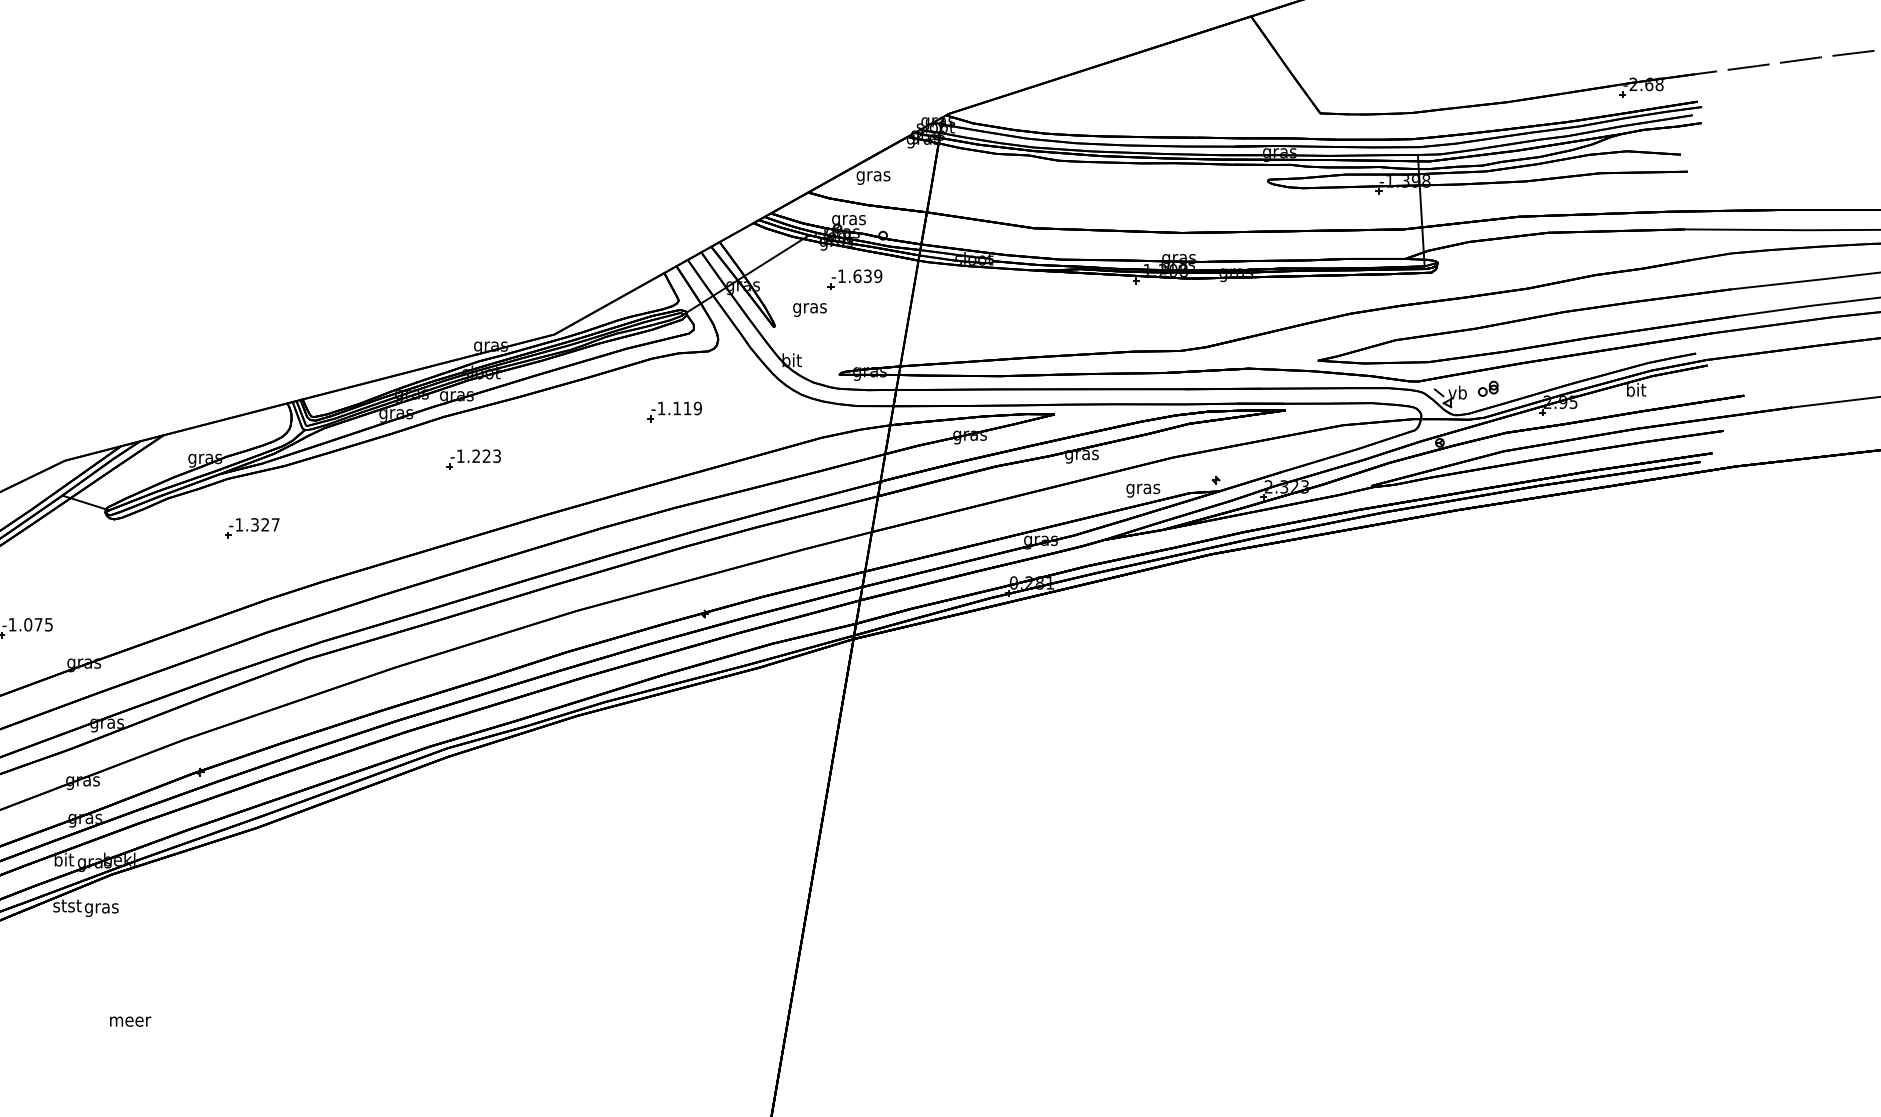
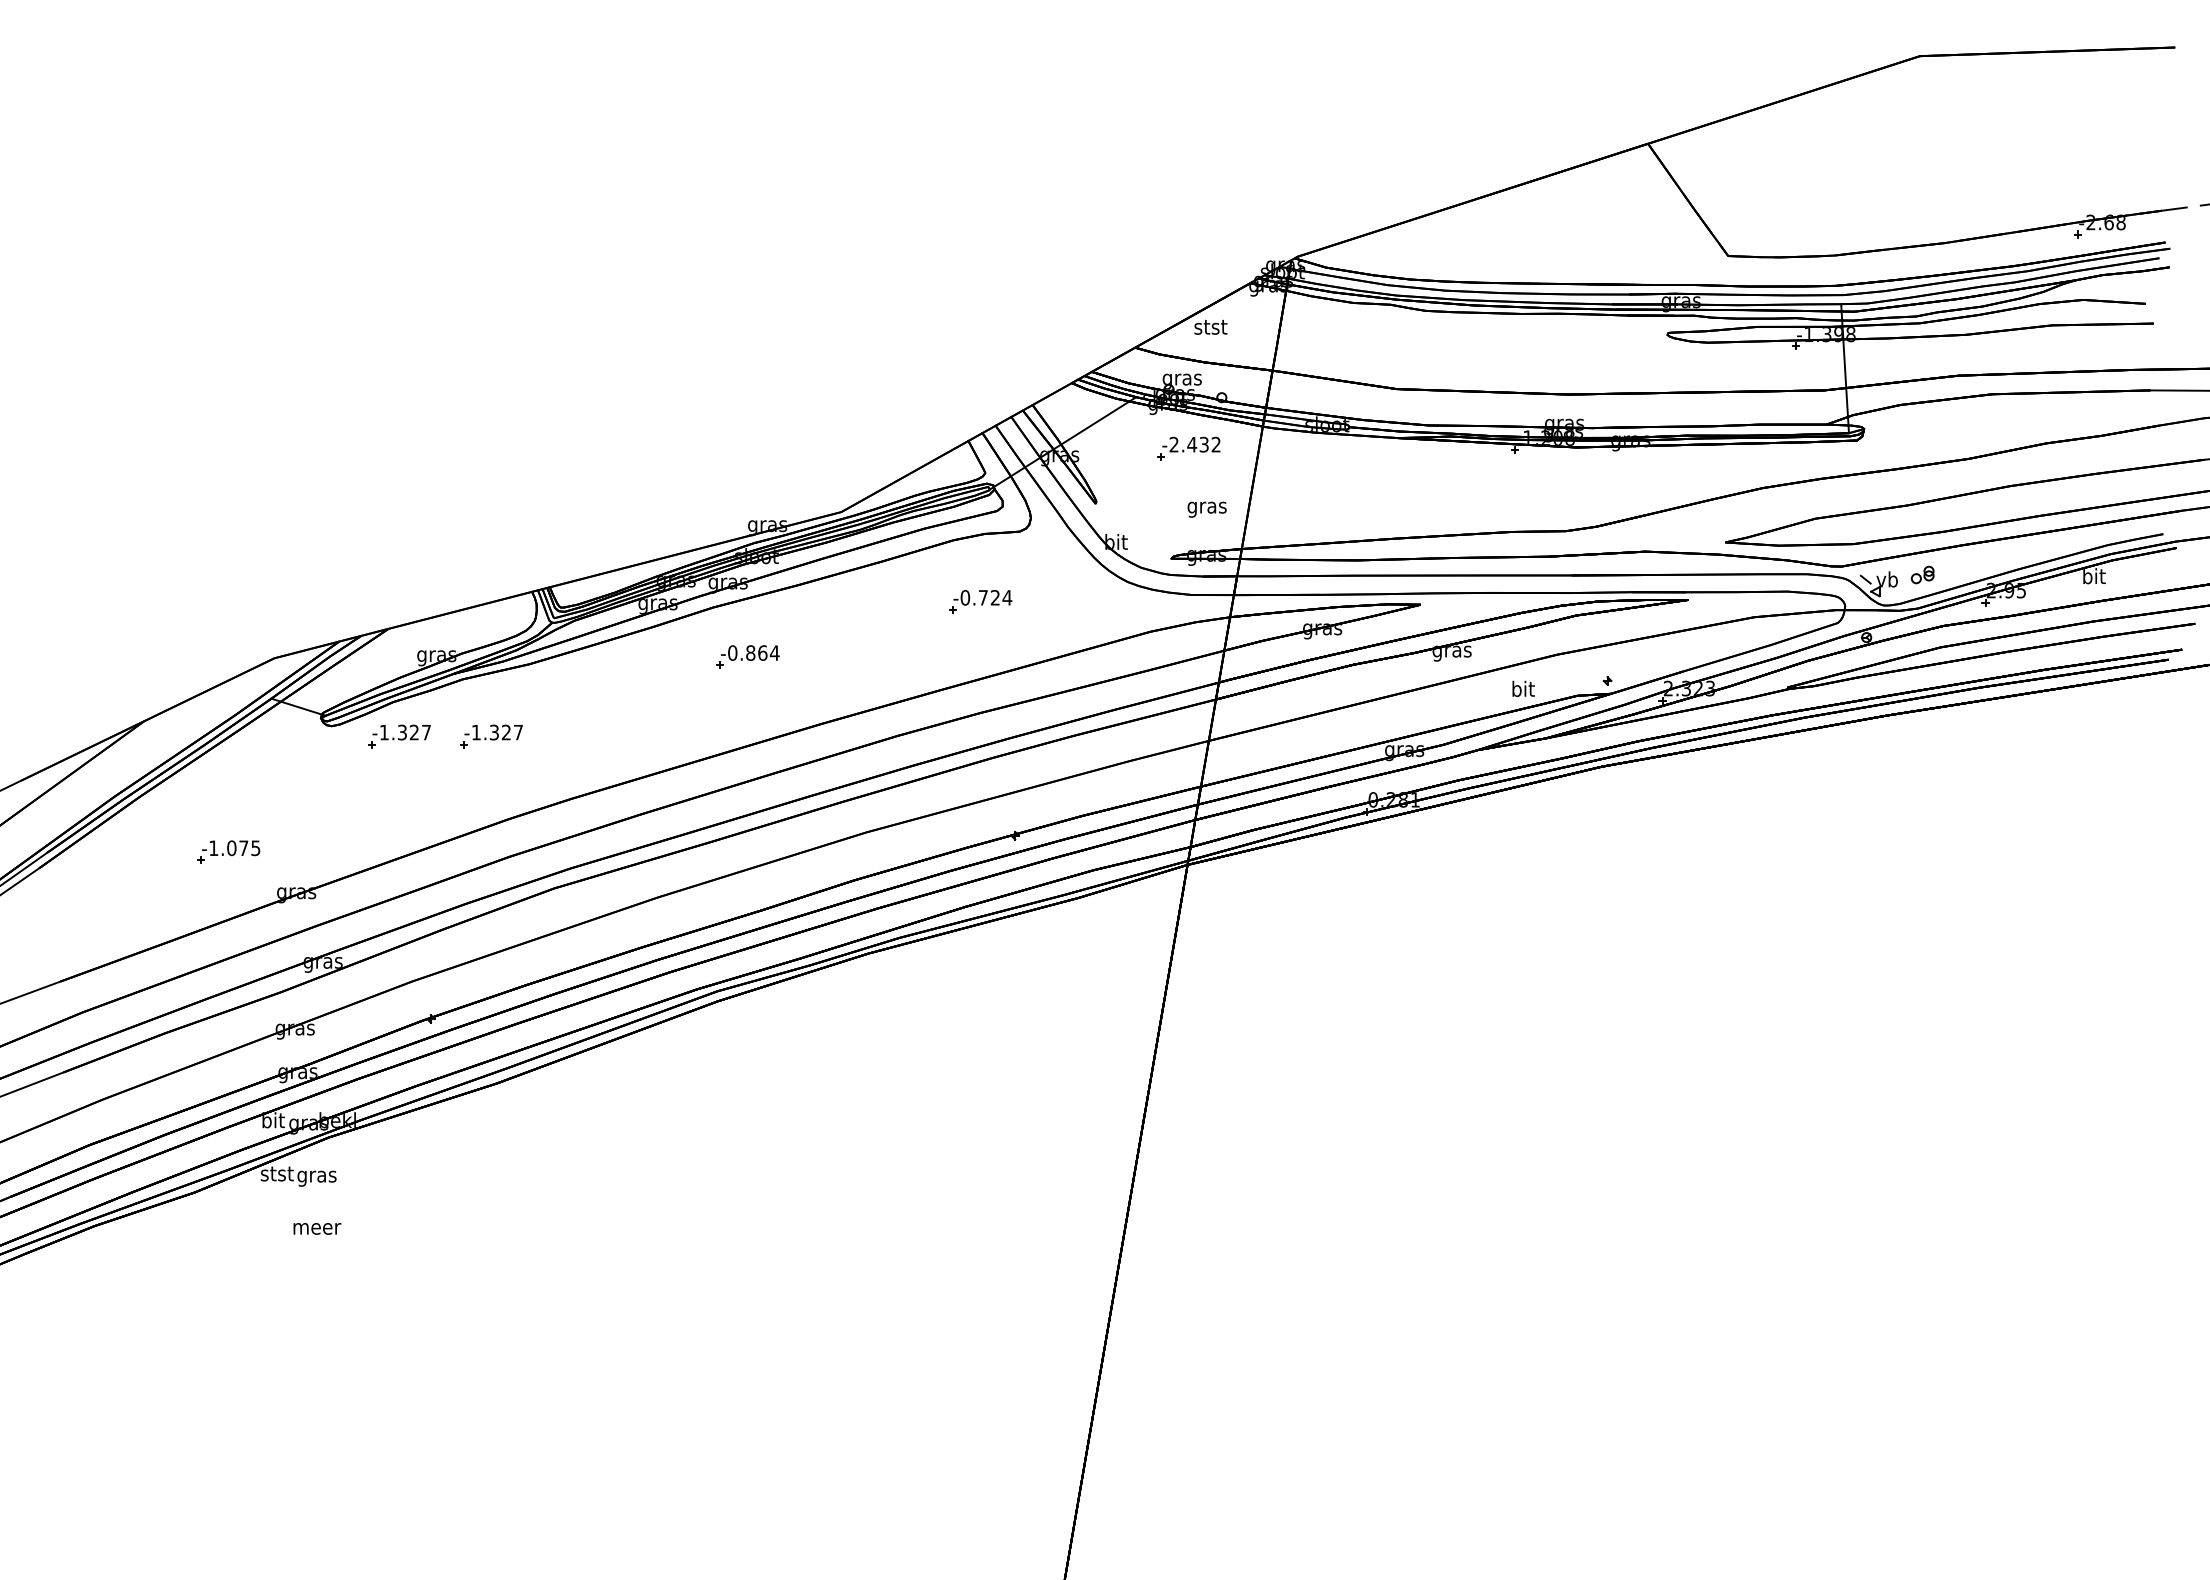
text: (873, 175) -> (1210, 328), gras -> stst
text: (859, 276) -> (1194, 444), -1.639 -> -2.432
text: (809, 309) -> (1206, 509), moved
text: (679, 408) -> (986, 597), -1.119 -> -0.724
text: (478, 455) -> (753, 652), -1.223 -> -0.864
text: (1142, 488) -> (1522, 690), gras -> bit
part: (173, 528) -> (399, 736), added
text: (130, 1021) -> (317, 1228), moved

